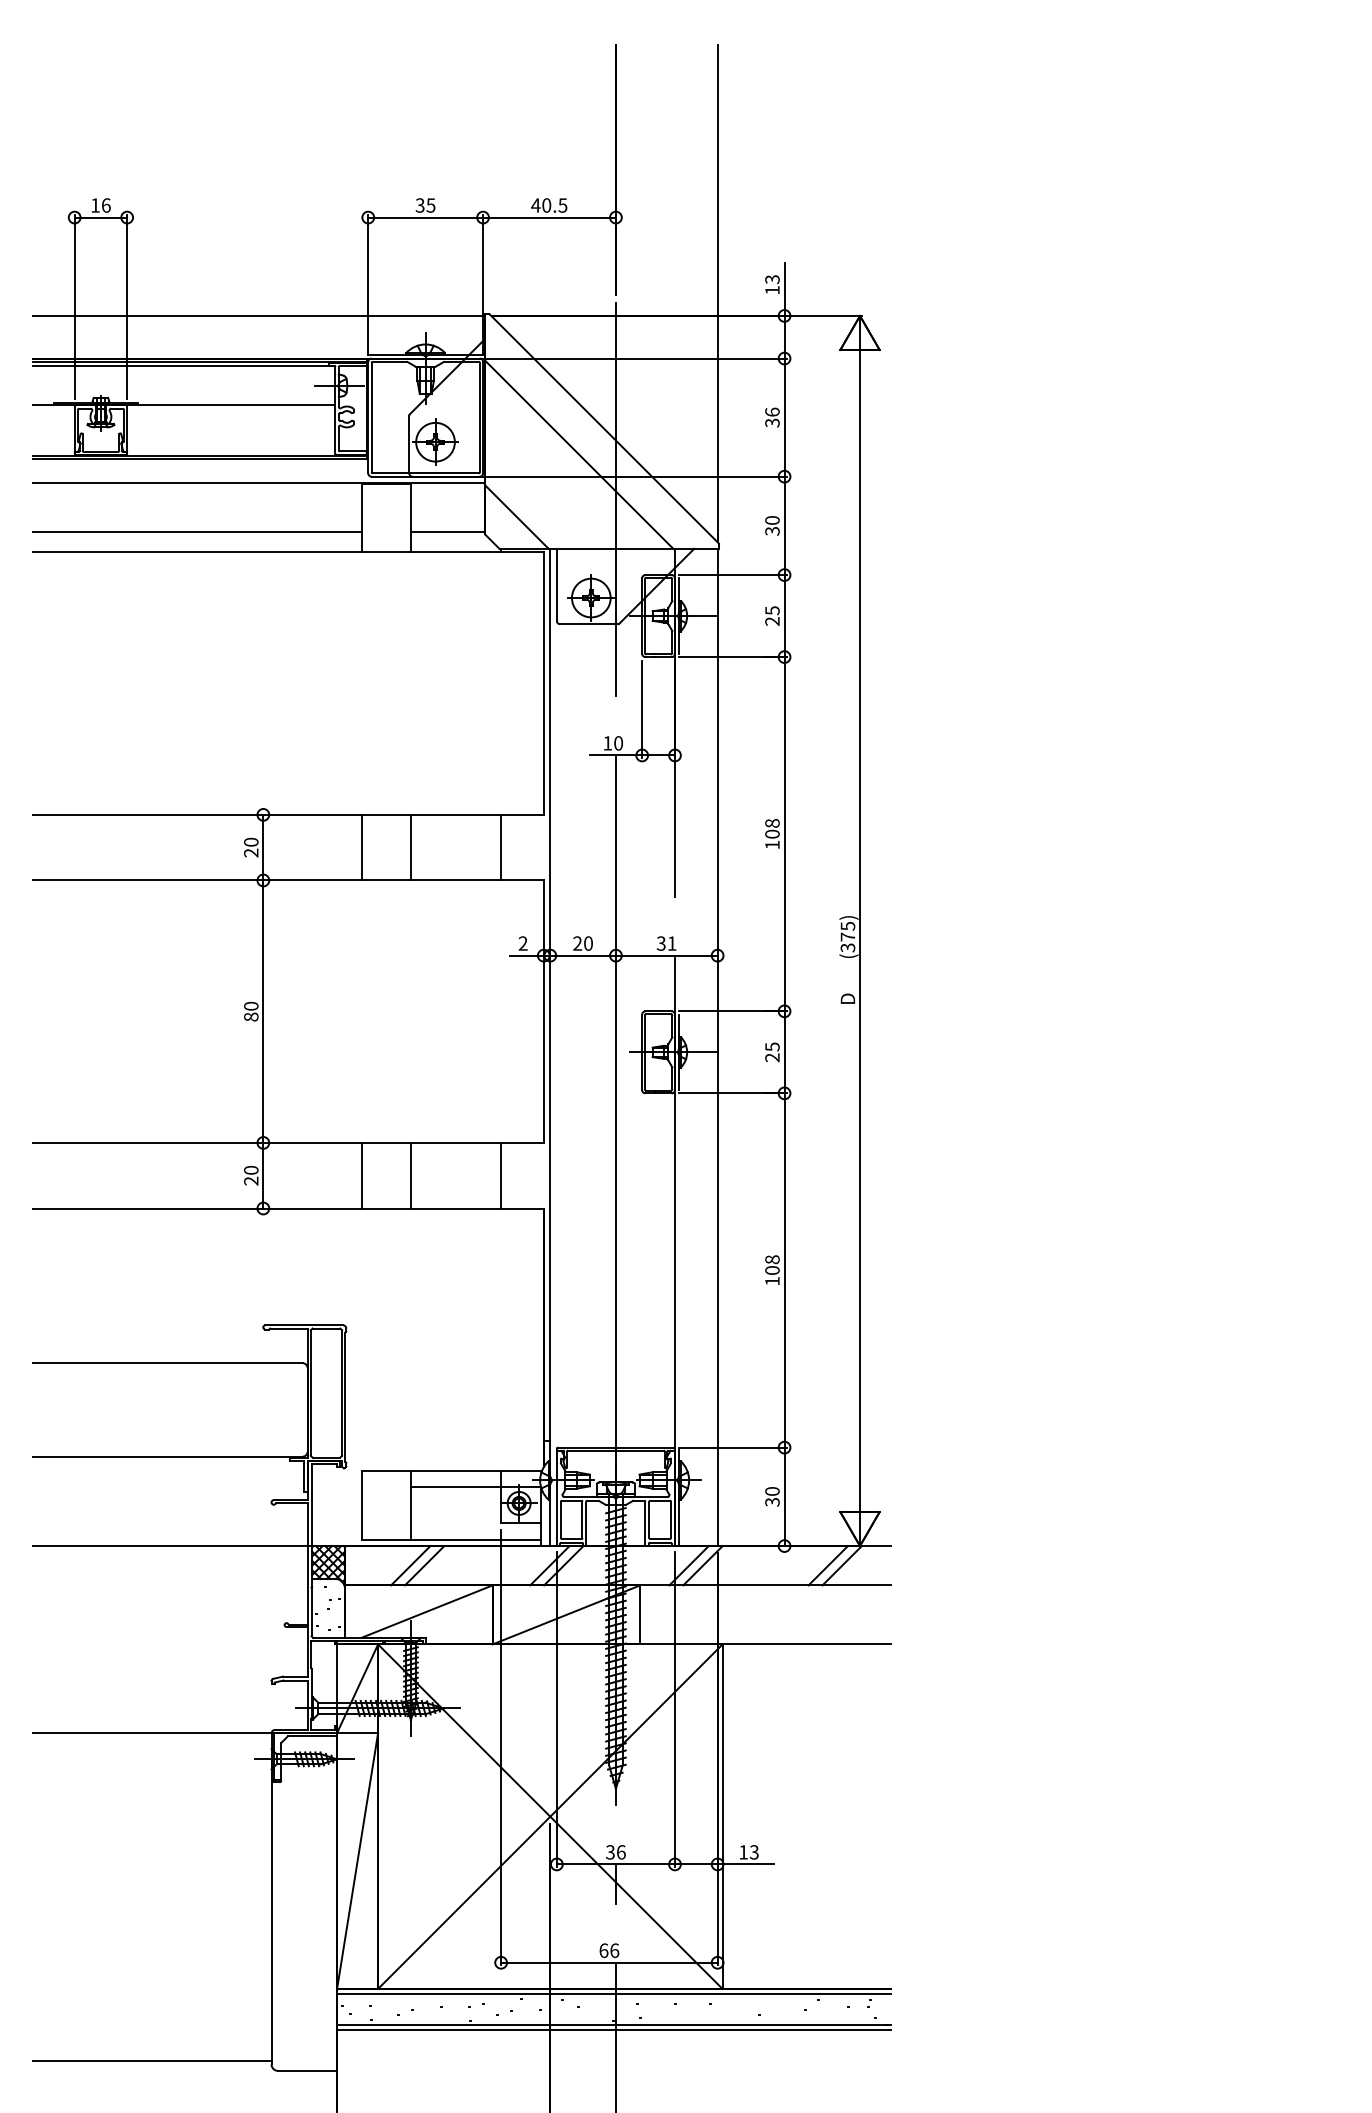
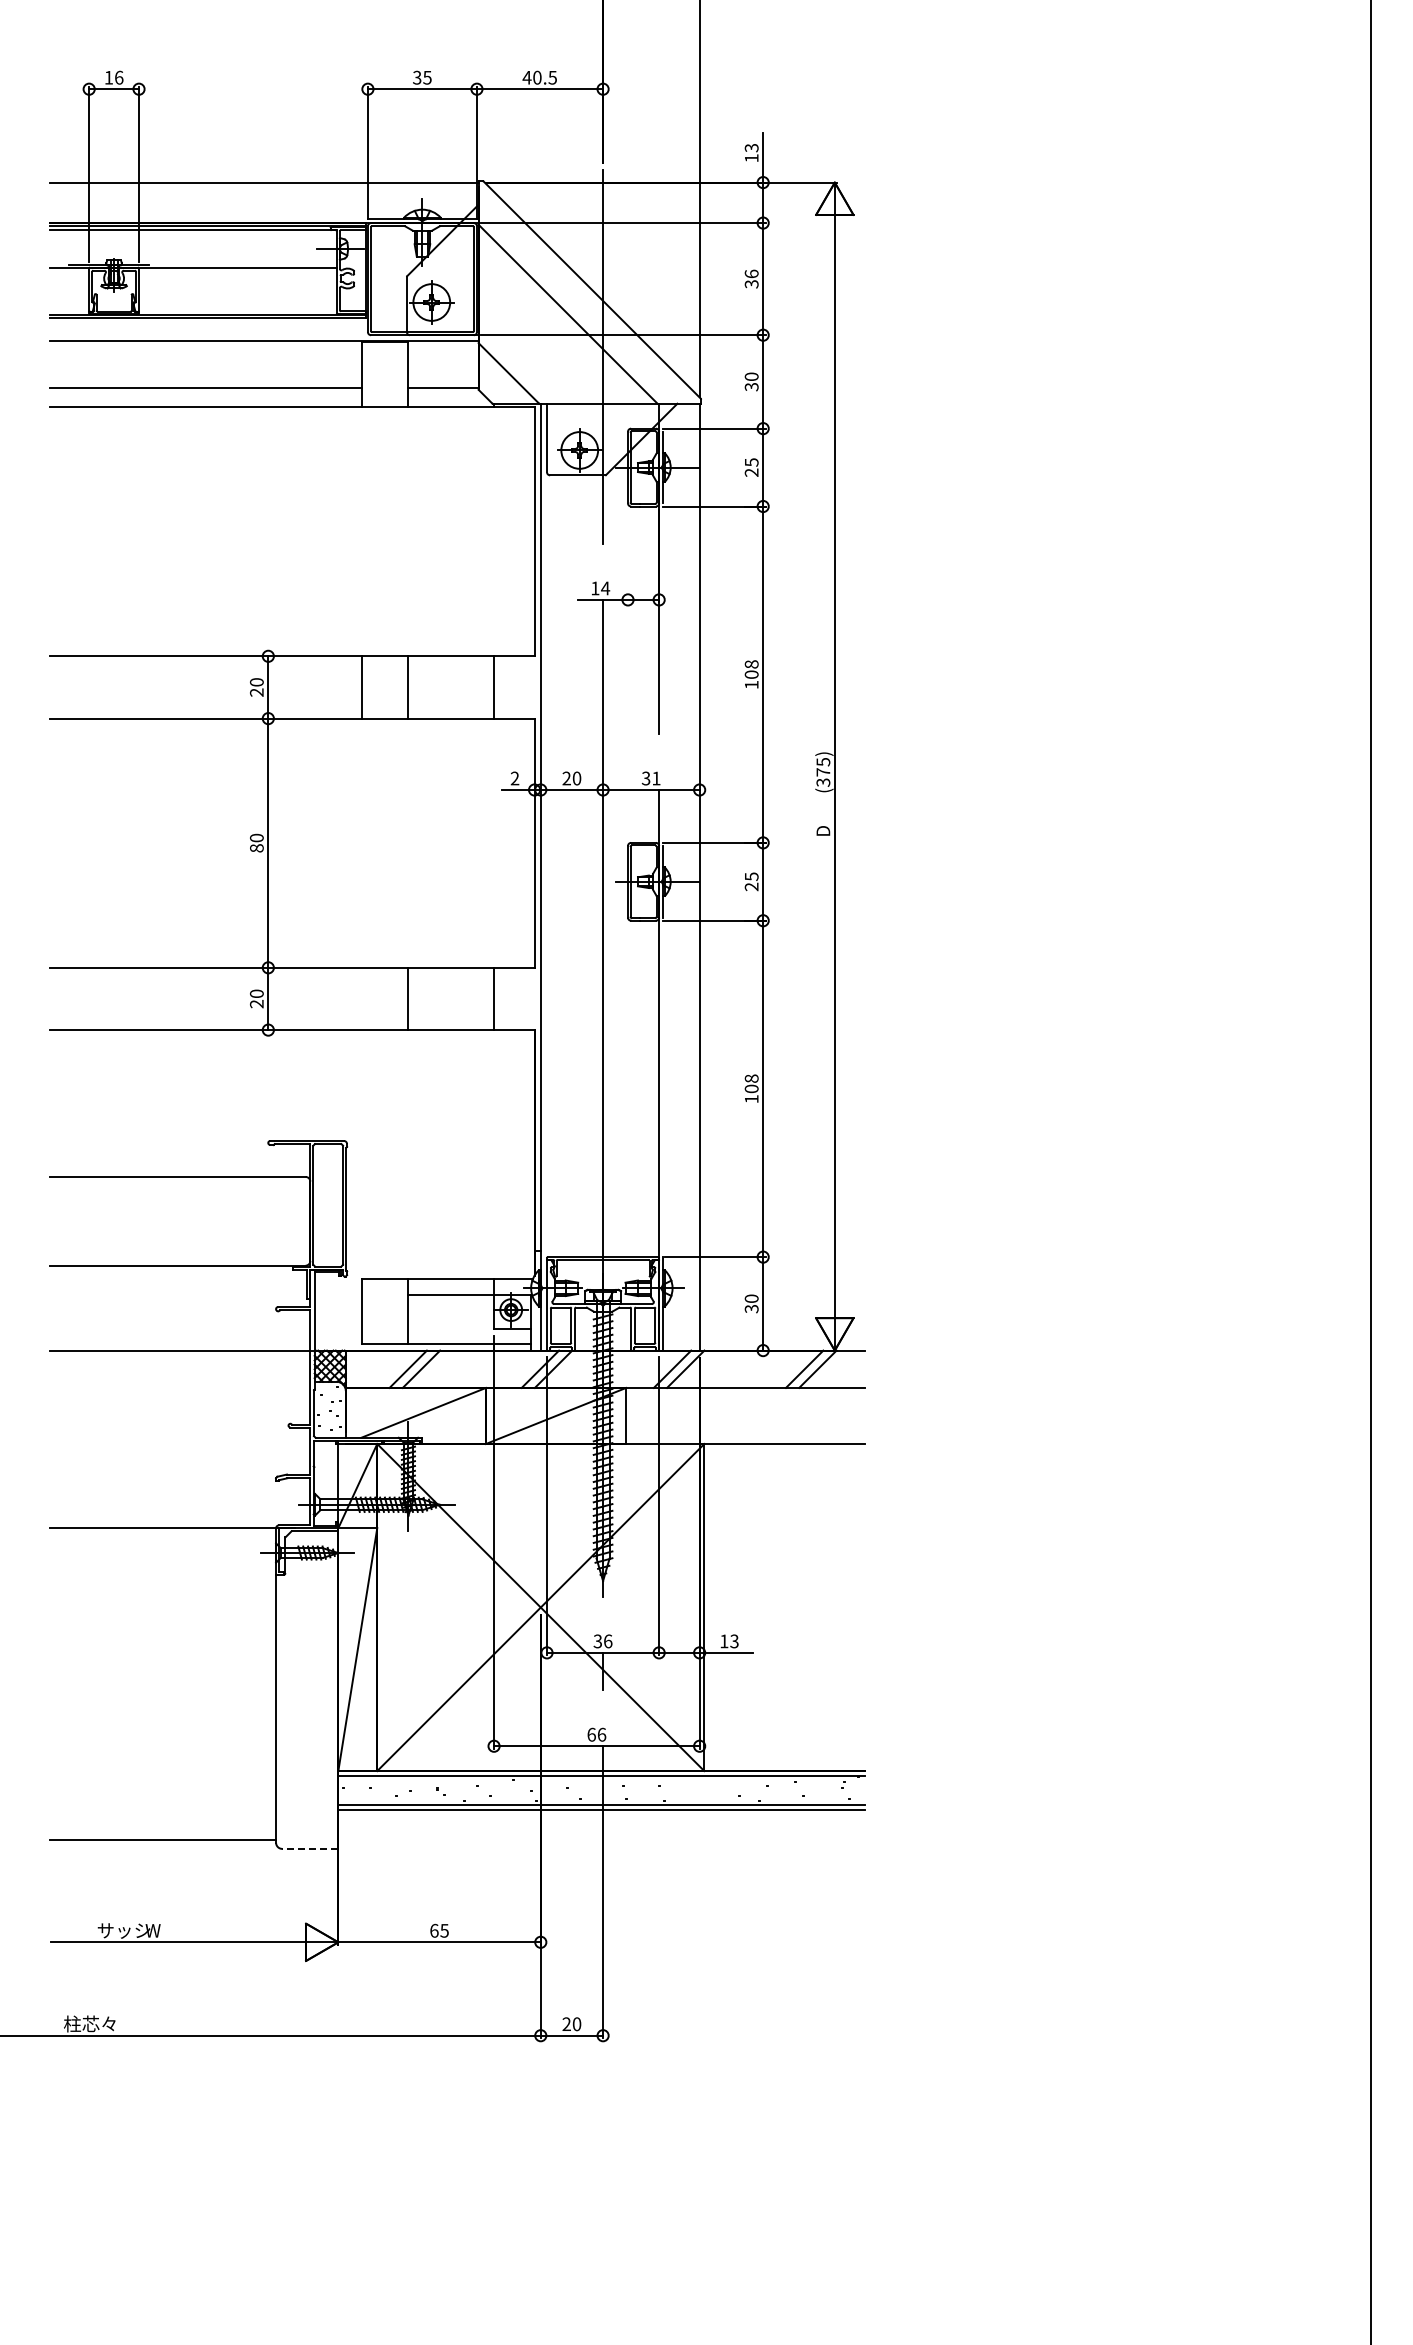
line: (642, 709) -> (628, 556), removed
text: (618, 743) -> (605, 588), 10 -> 14
line: (361, 1175) -> (361, 998), removed
line: (306, 2070) -> (309, 1848), solid -> dashed

